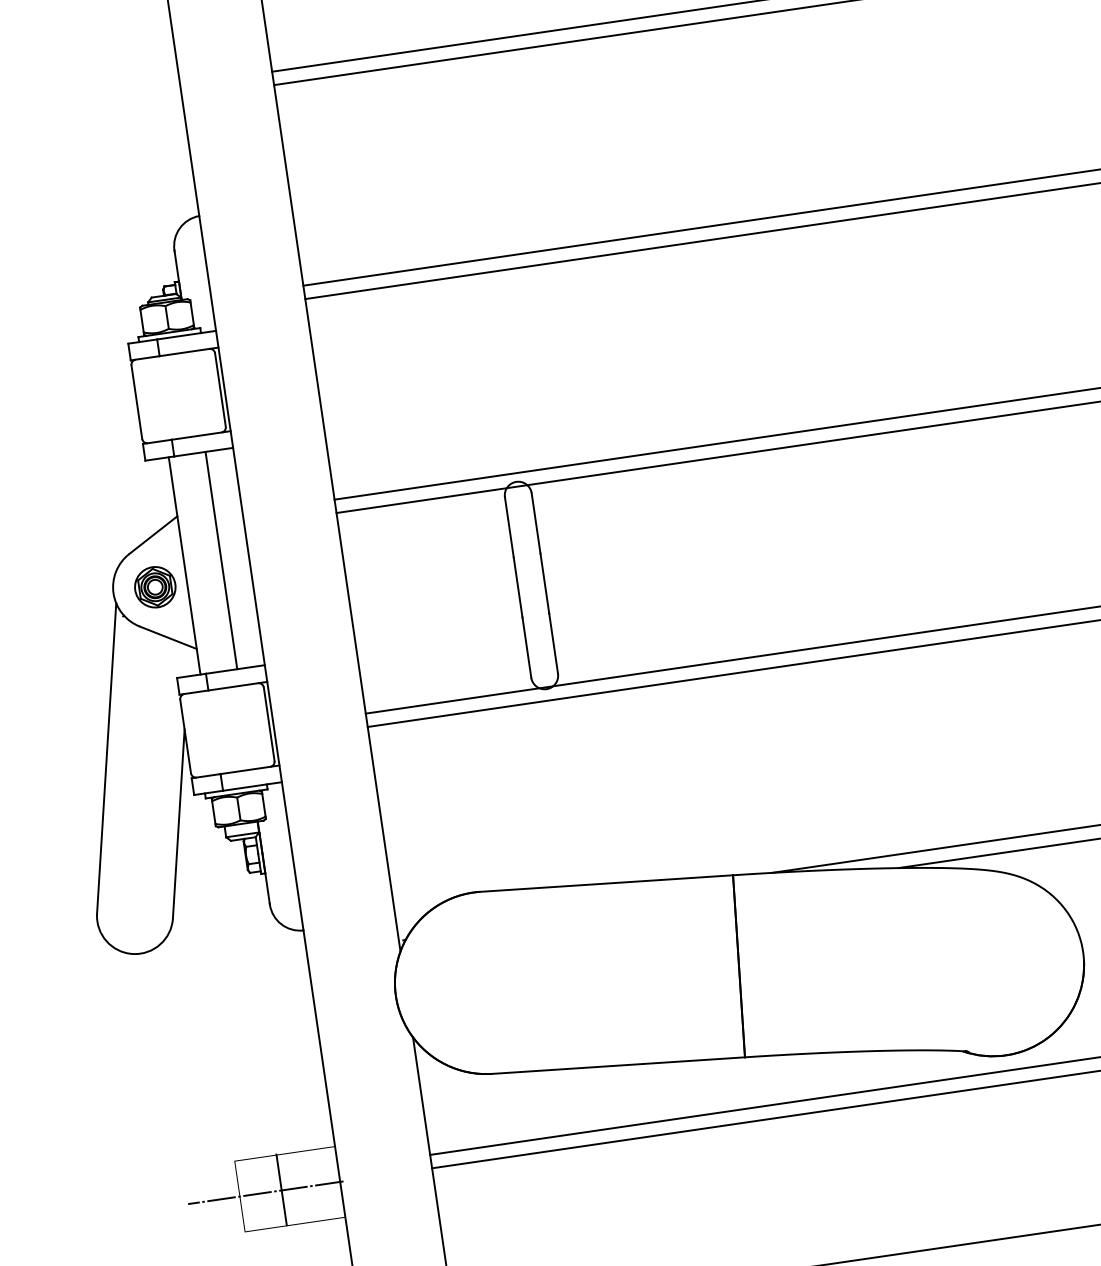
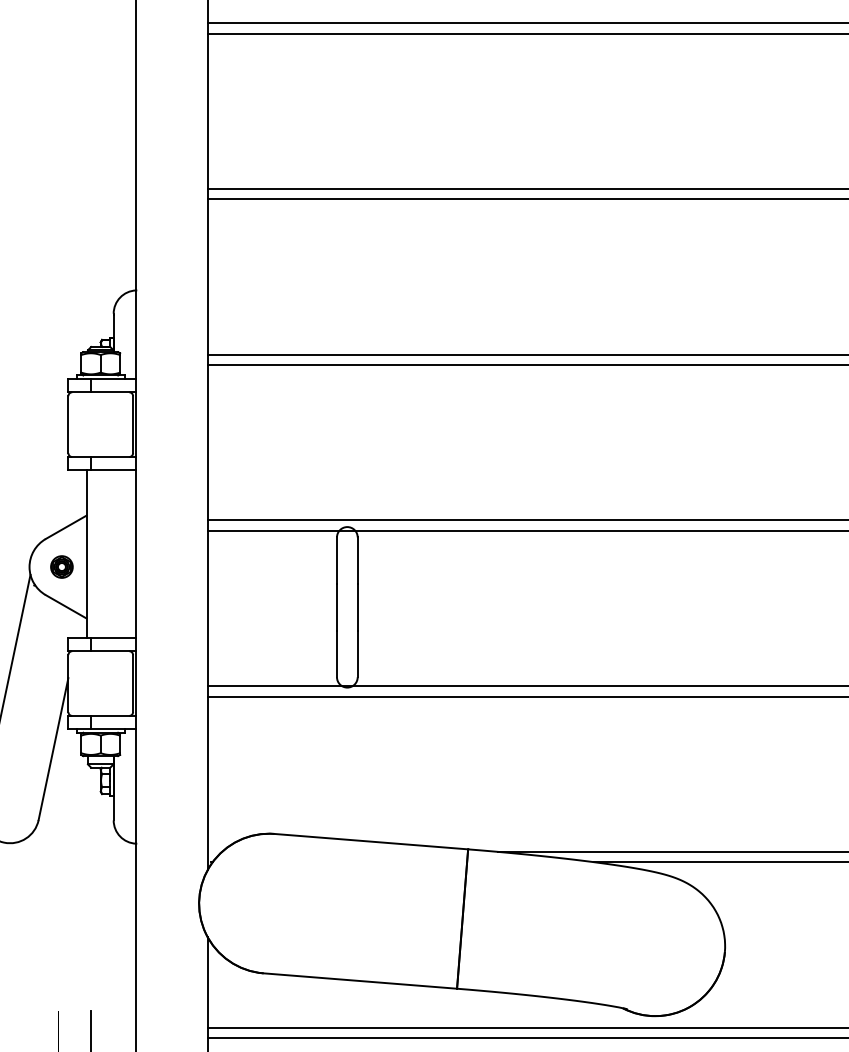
line: (220, 559) -> (114, 553), removed
part: (154, 586) -> (61, 566), size x0.7
line: (265, 1192) -> (78, 1038), removed

